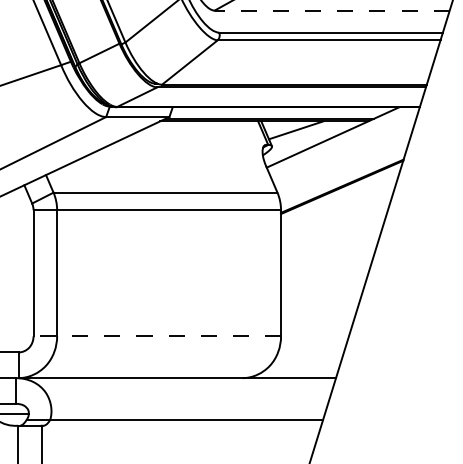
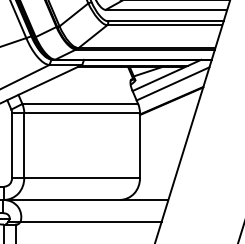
line: (332, 9) -> (166, 9), dashed -> solid
line: (343, 152) -> (172, 83), added
line: (158, 336) -> (76, 178), dashed -> solid

